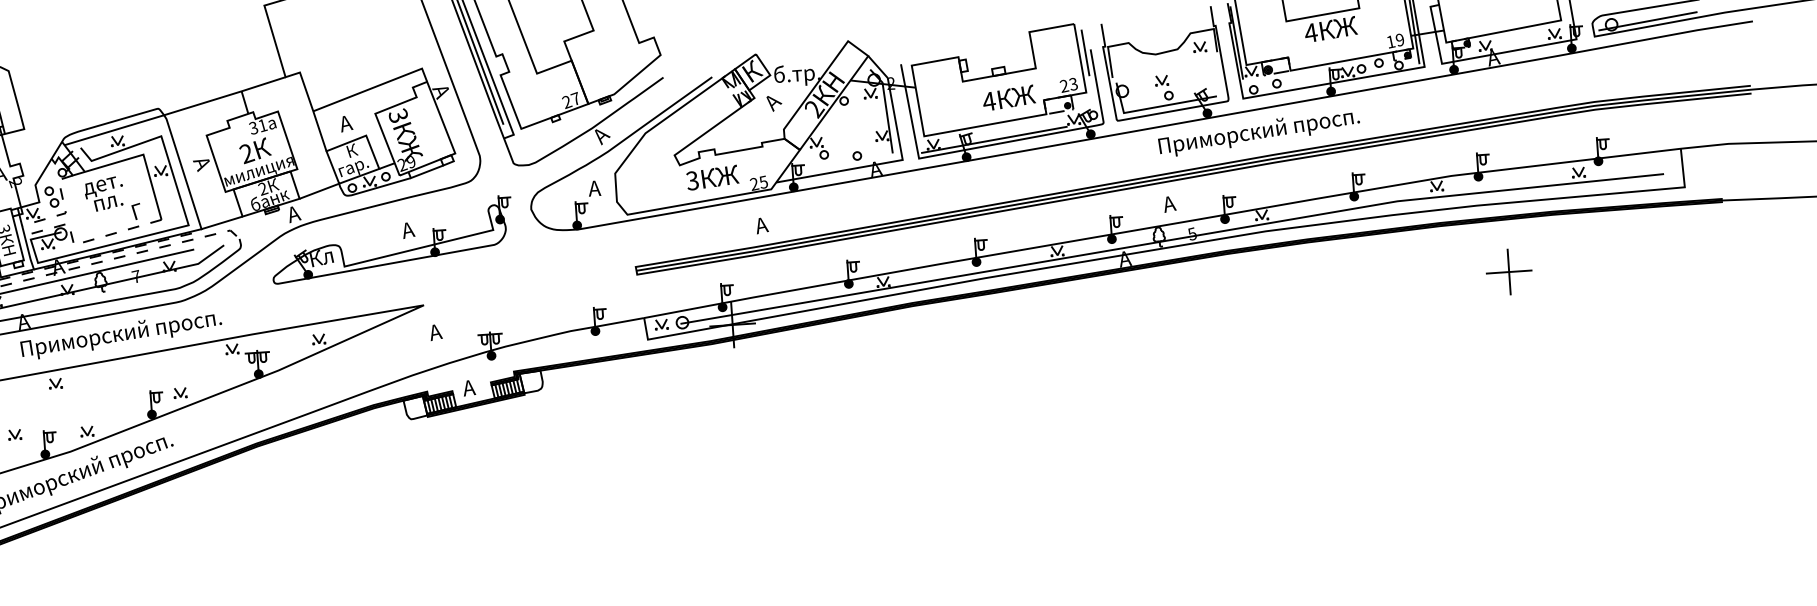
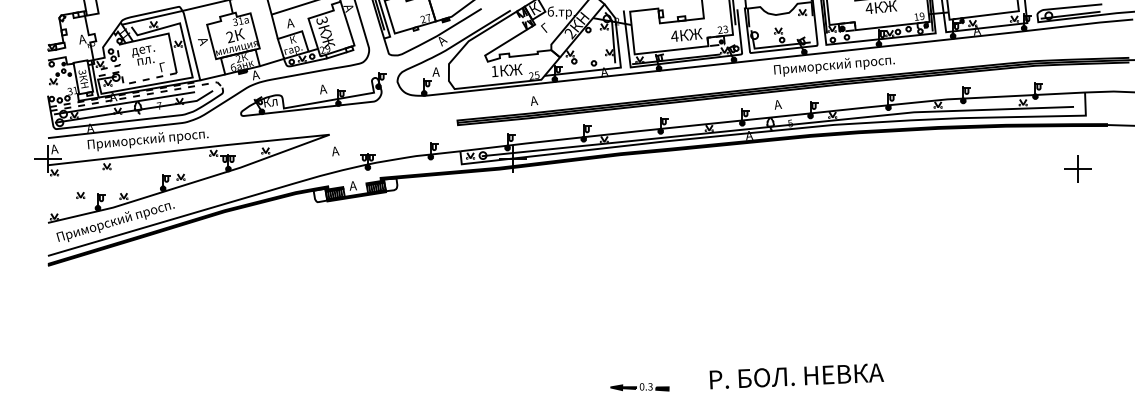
text: (773, 101) -> (546, 27), А -> Г
text: (692, 180) -> (494, 71), 3 -> 1
part: (1508, 271) -> (1077, 168), moved

